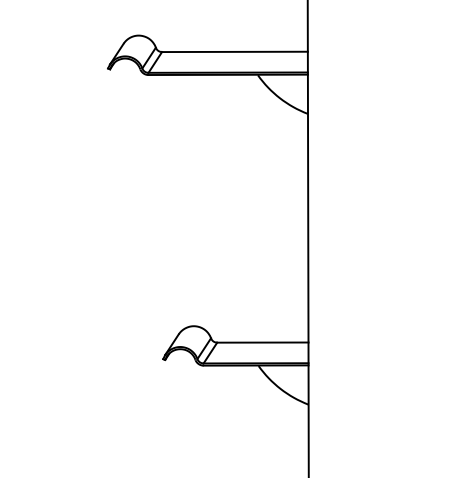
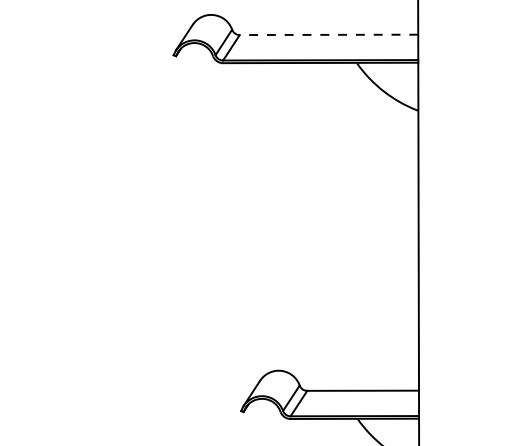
line: (234, 51) -> (328, 34), solid -> dashed

